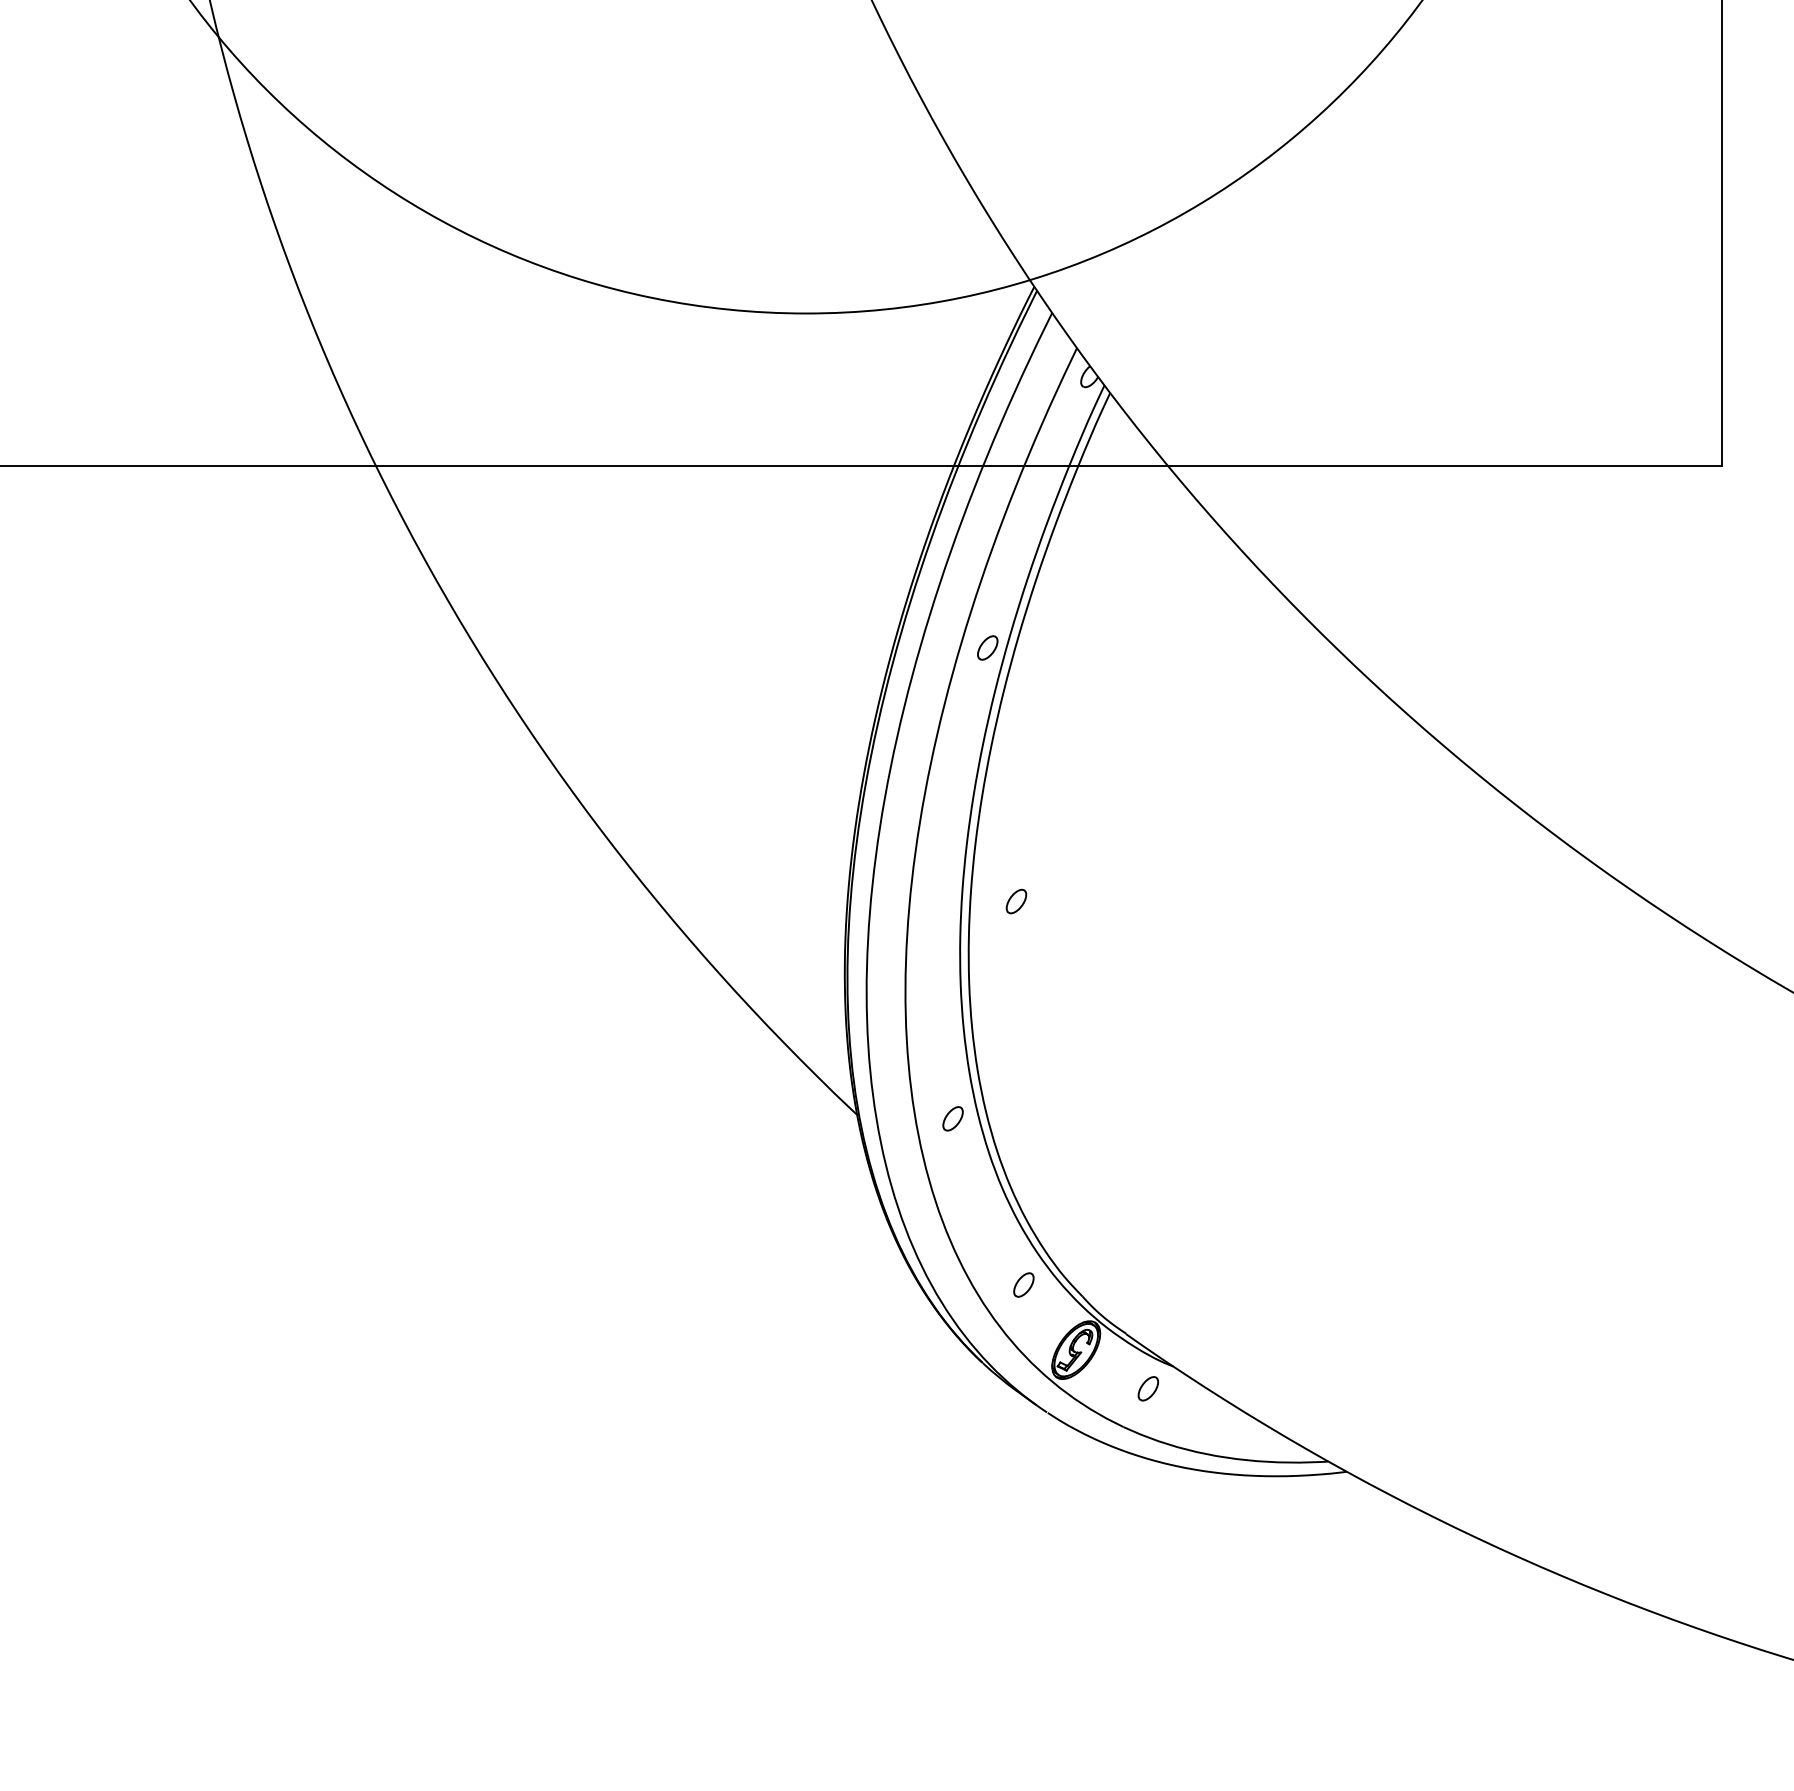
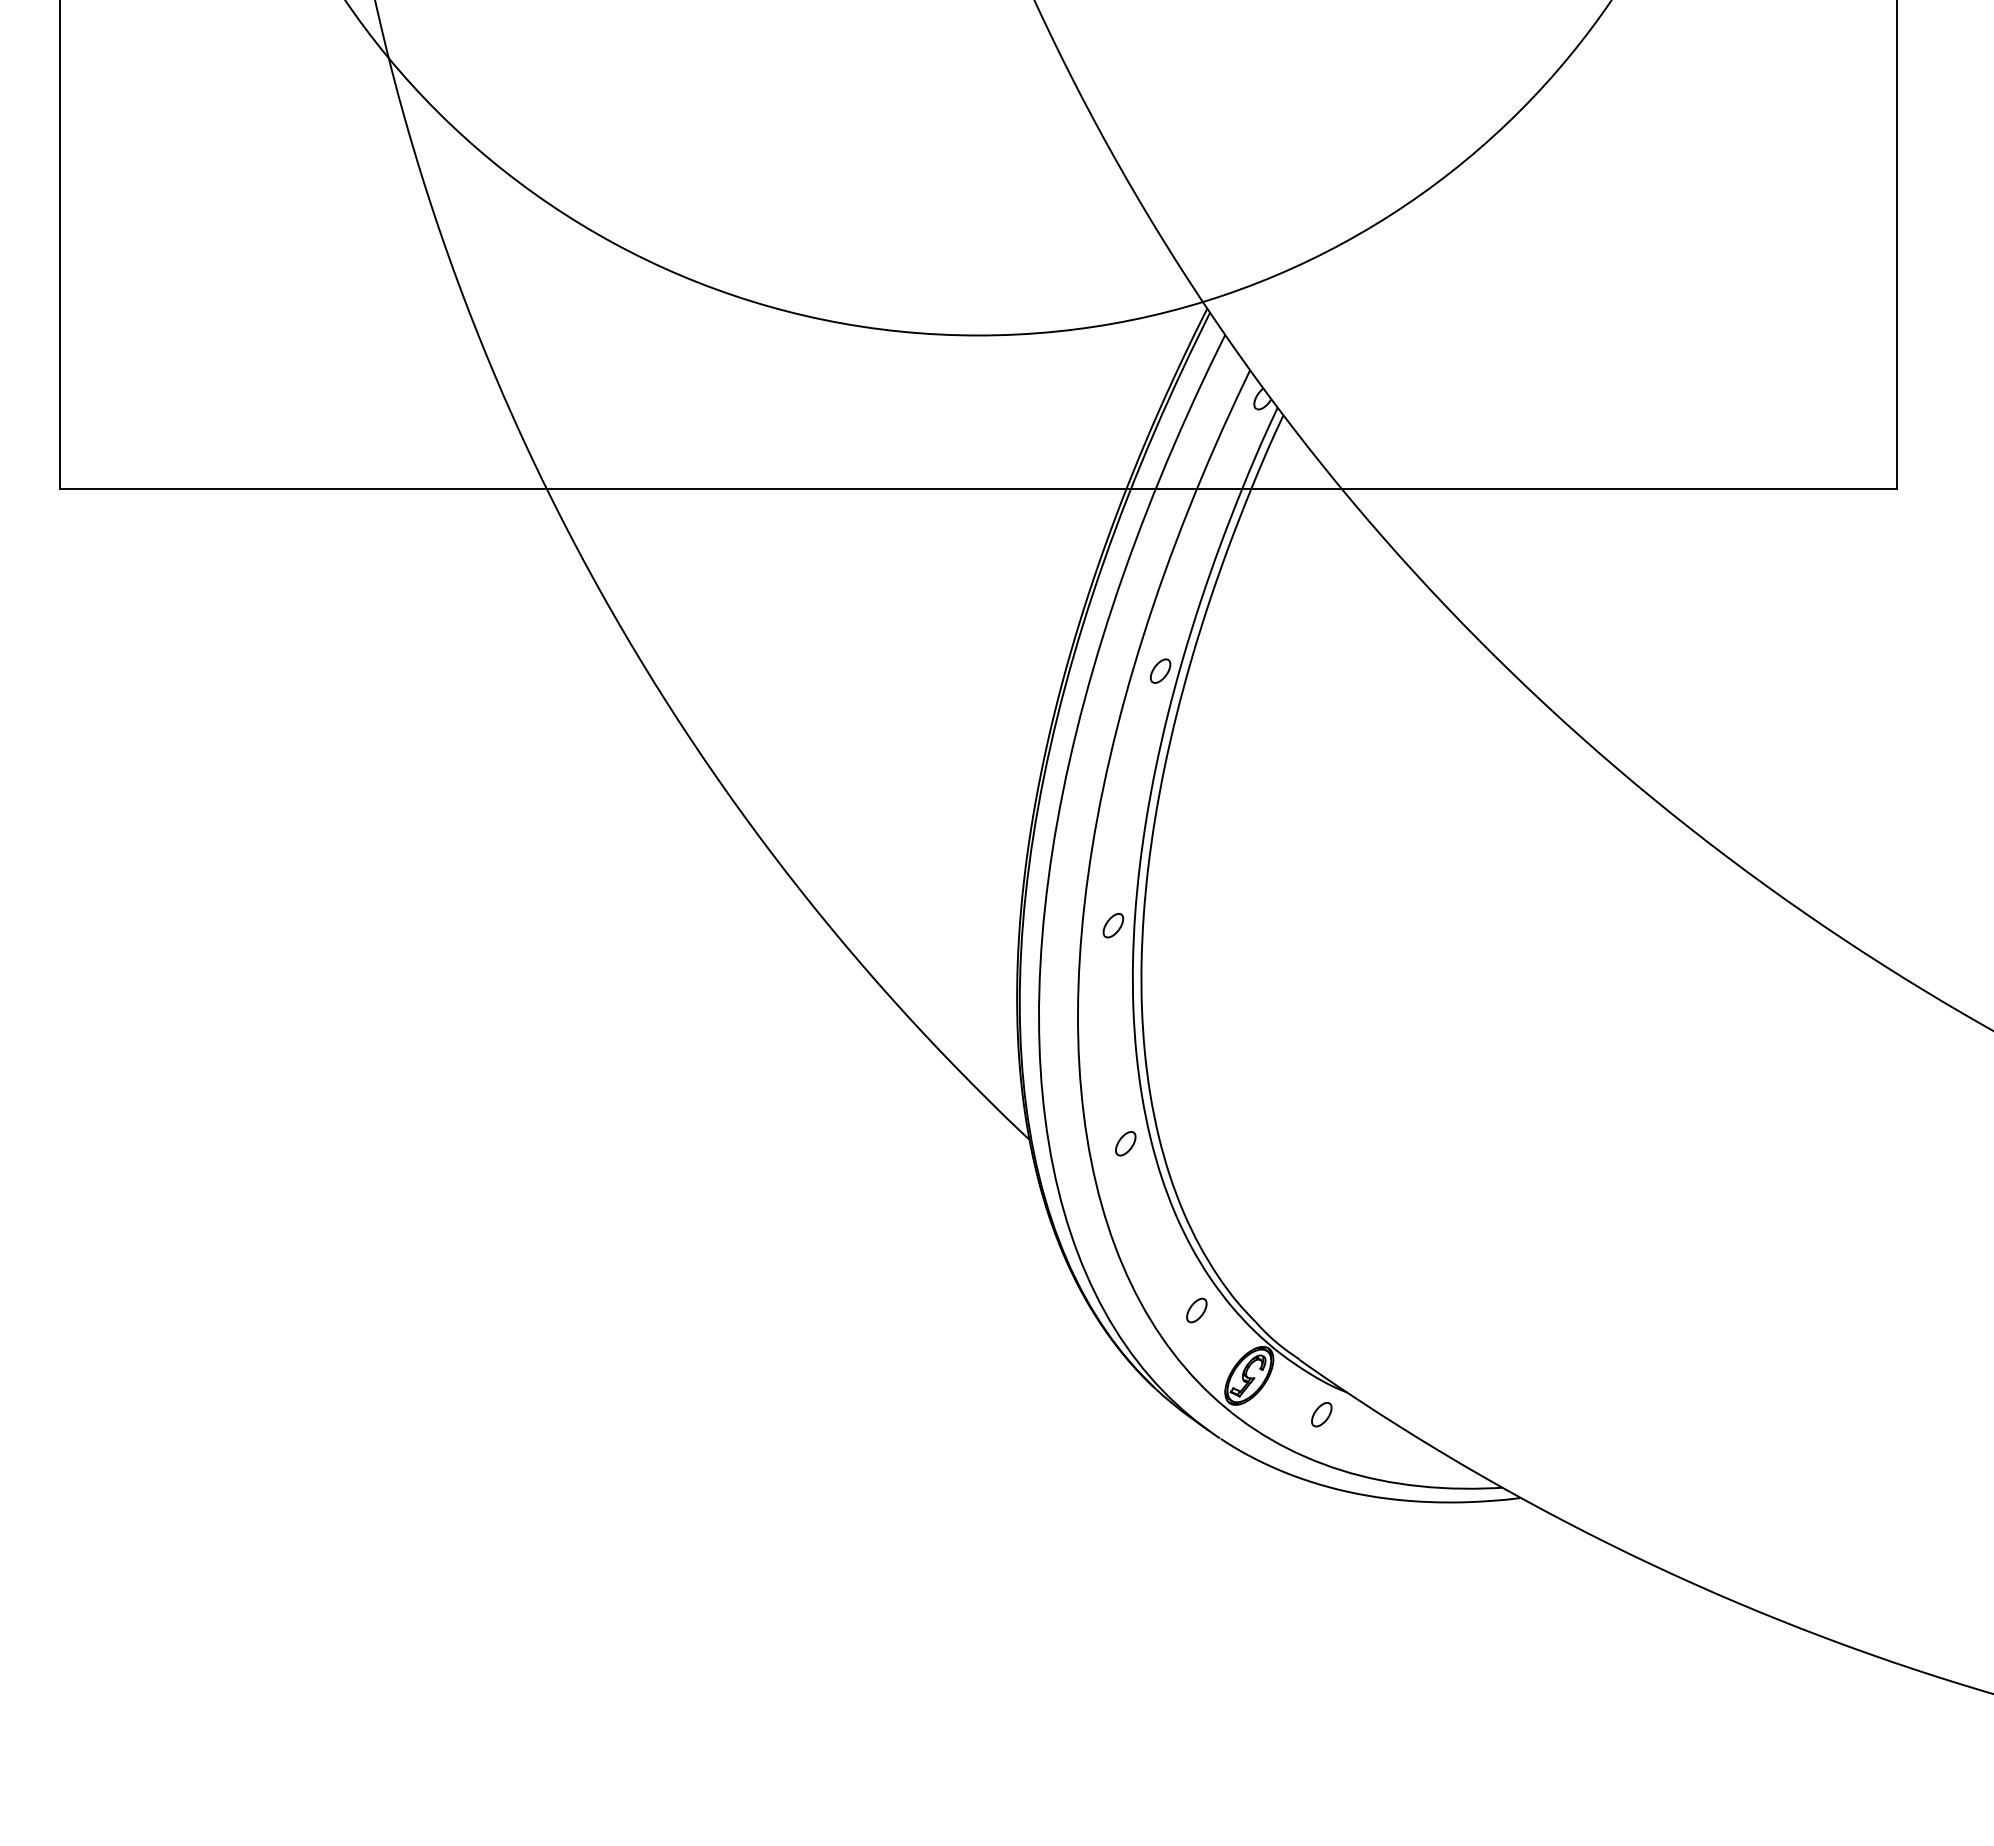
part: (1016, 901) -> (1113, 925), moved

